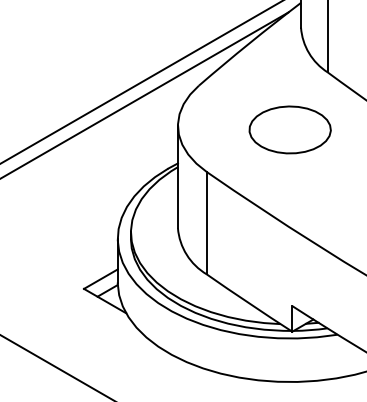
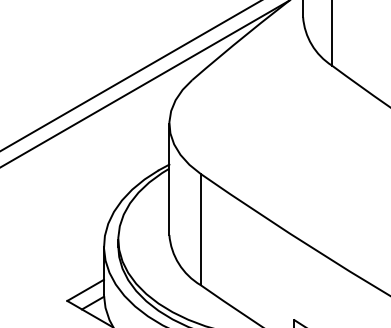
part: (289, 129) -> (290, 127), removed

